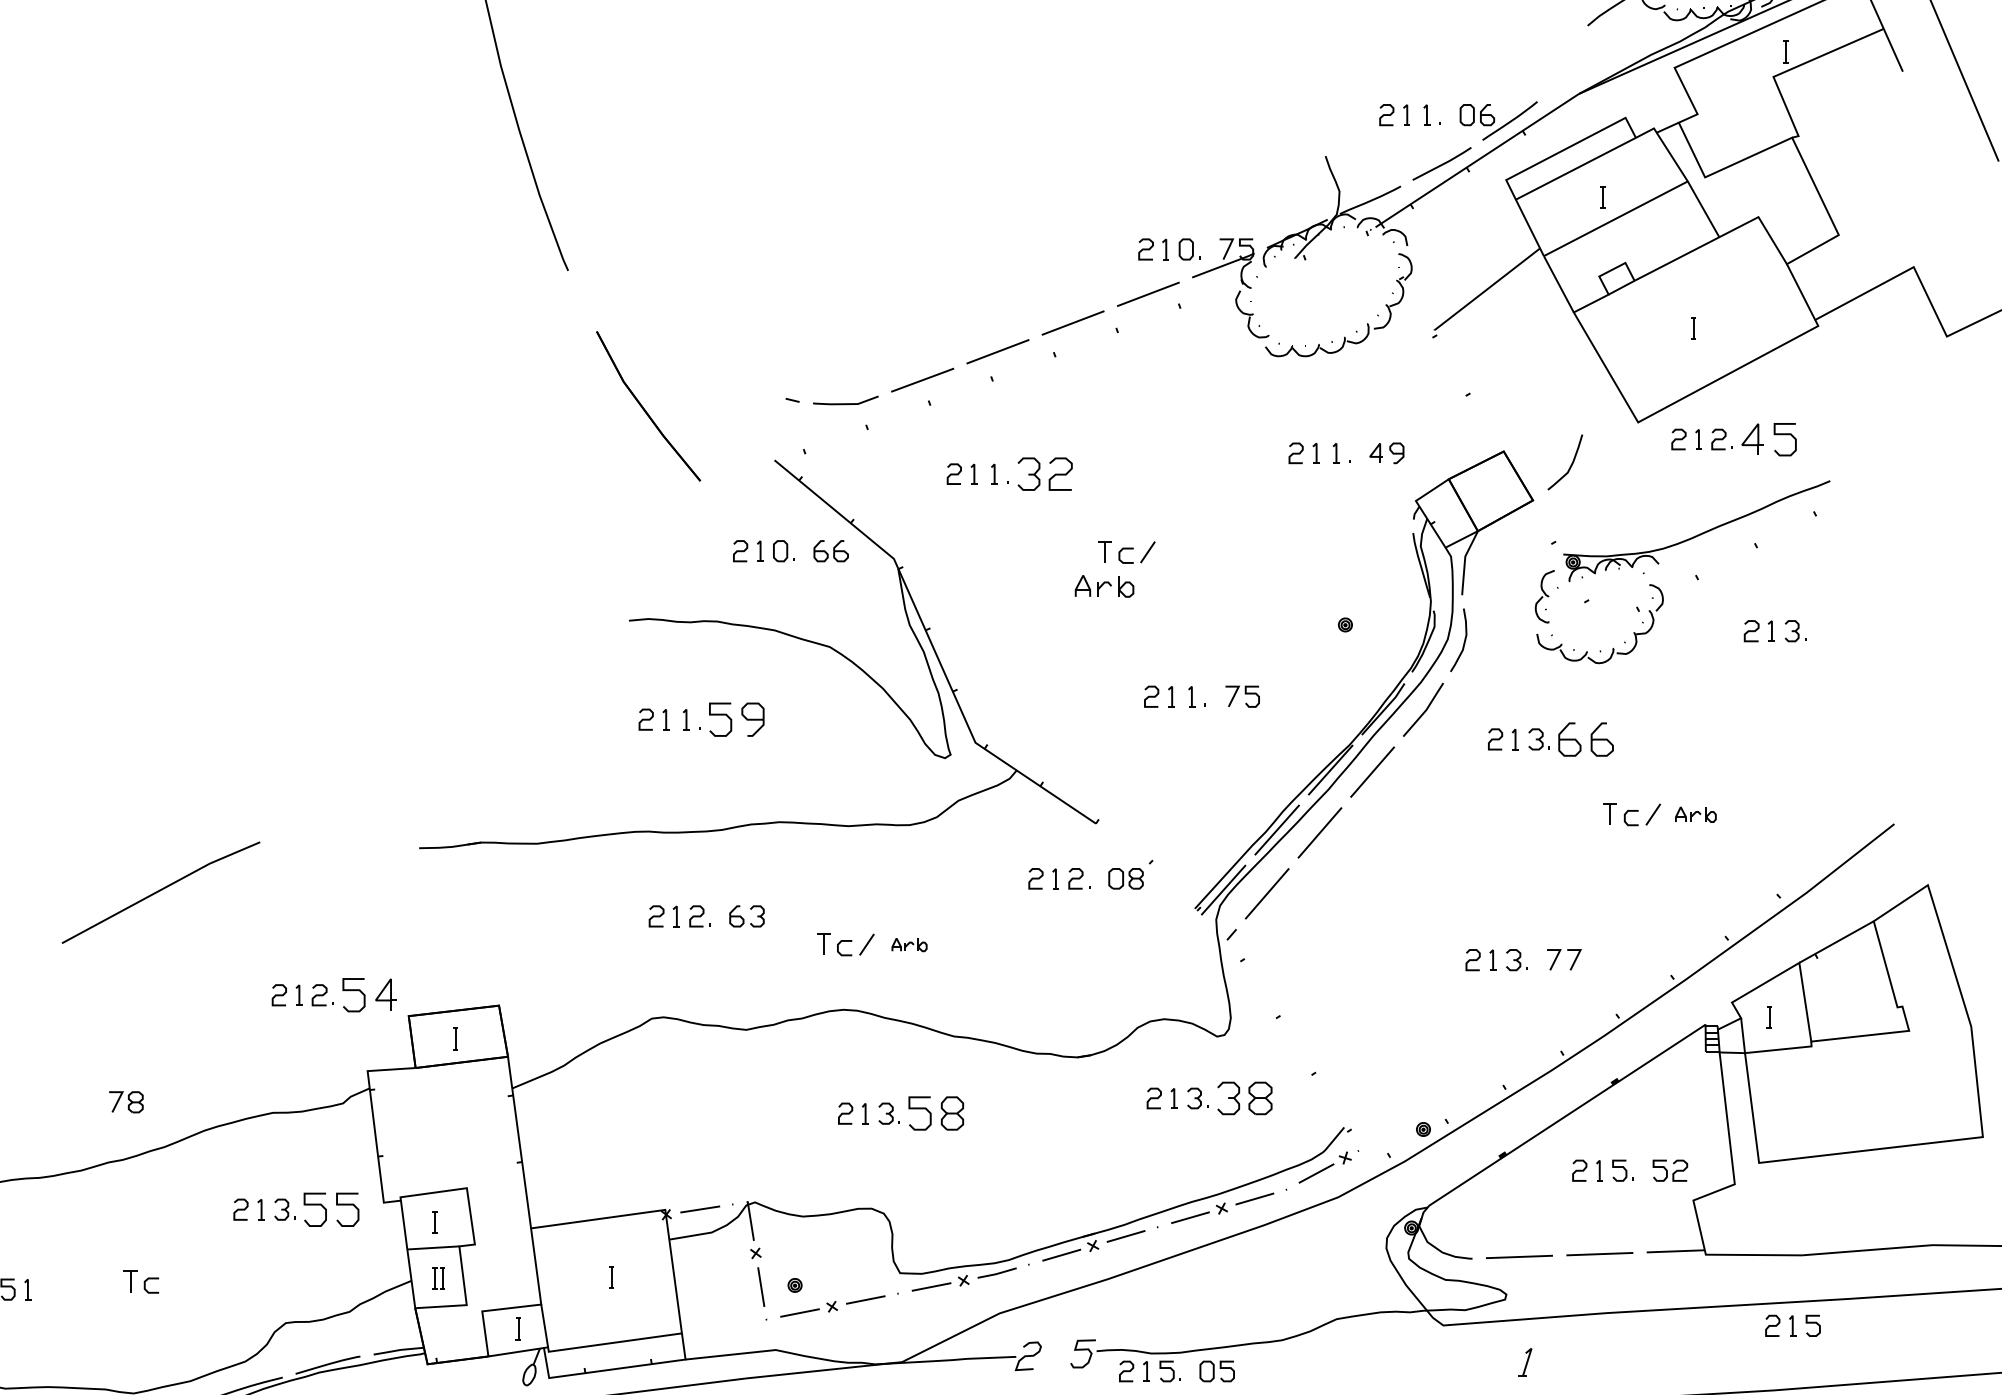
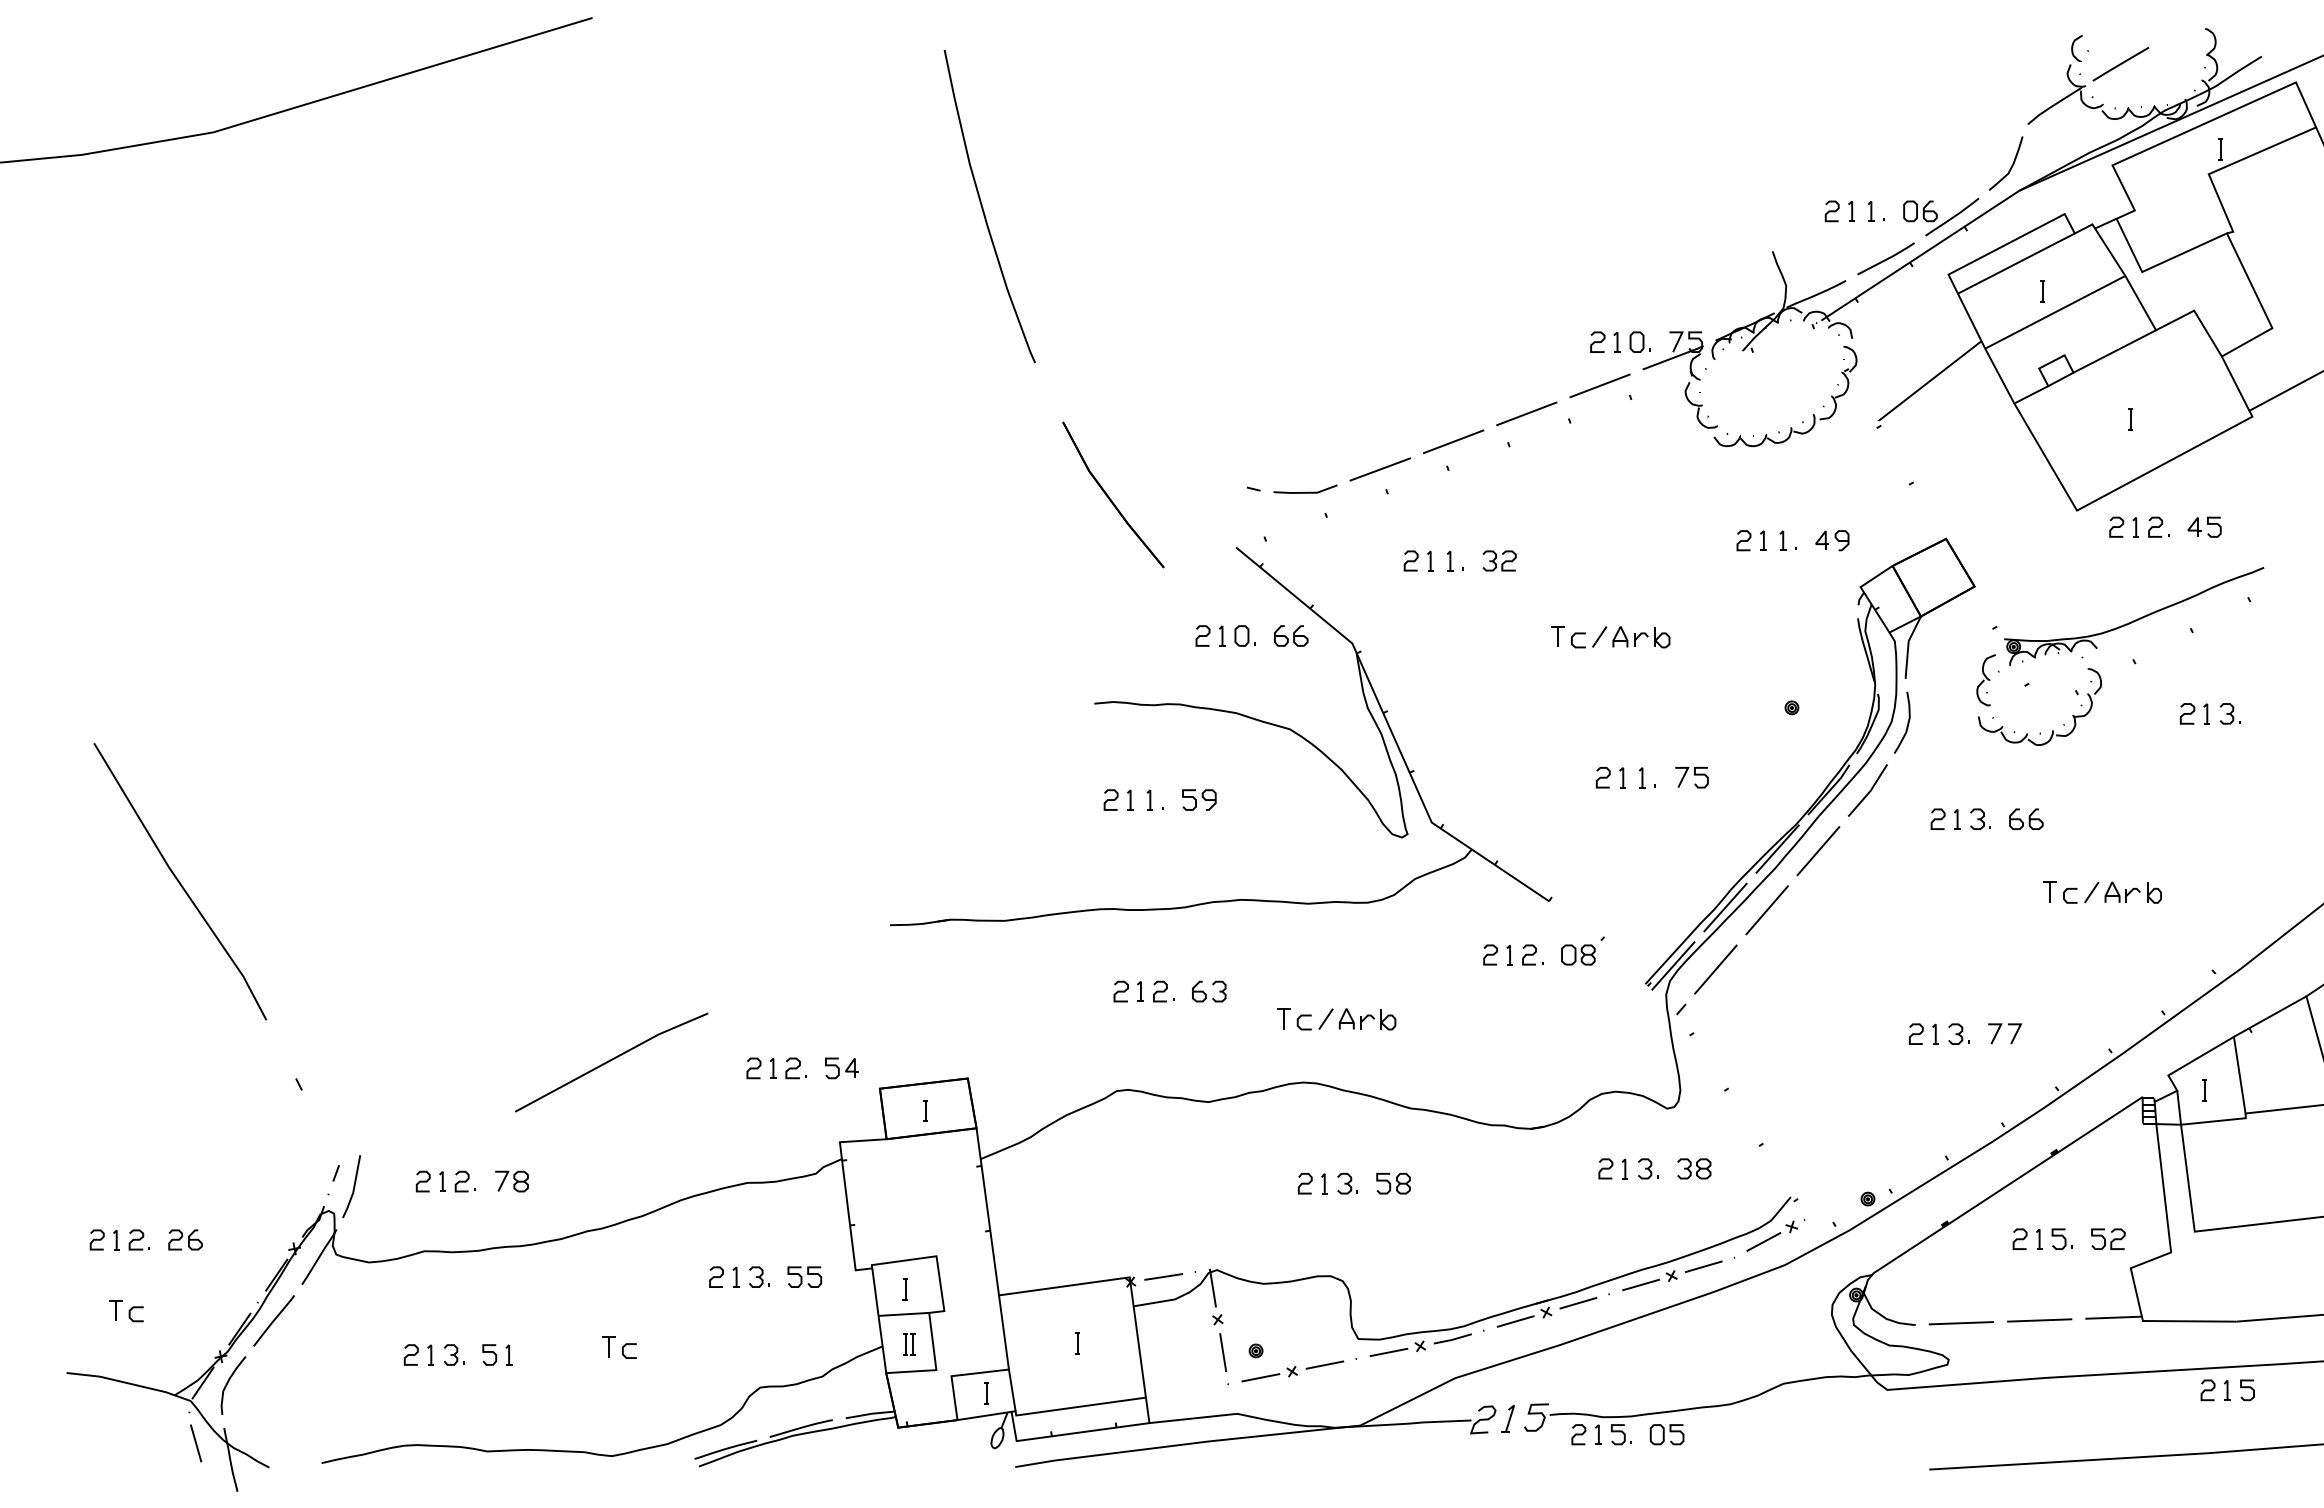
part: (1769, 438) -> (2204, 526), size x0.62
curve: (1570, 464) -> (2011, 165), moved
part: (1045, 473) -> (1499, 560), size x0.62
part: (1104, 586) -> (1641, 637), moved
part: (736, 719) -> (1199, 799), size x0.62
part: (1586, 738) -> (2026, 818), size x0.62
part: (1695, 814) -> (2132, 892), size x1.43
part: (160, 892) -> (611, 1062), moved
part: (909, 945) -> (1367, 1019), size x1.67
part: (369, 995) -> (841, 1068), size x0.62
part: (1245, 1098) -> (1694, 1168), size x0.62
part: (125, 1102) -> (511, 1181), moved
part: (936, 1113) -> (1393, 1183), size x0.62
part: (331, 1208) -> (804, 1276), size x0.62
part: (1524, 1362) -> (1507, 1418), moved

